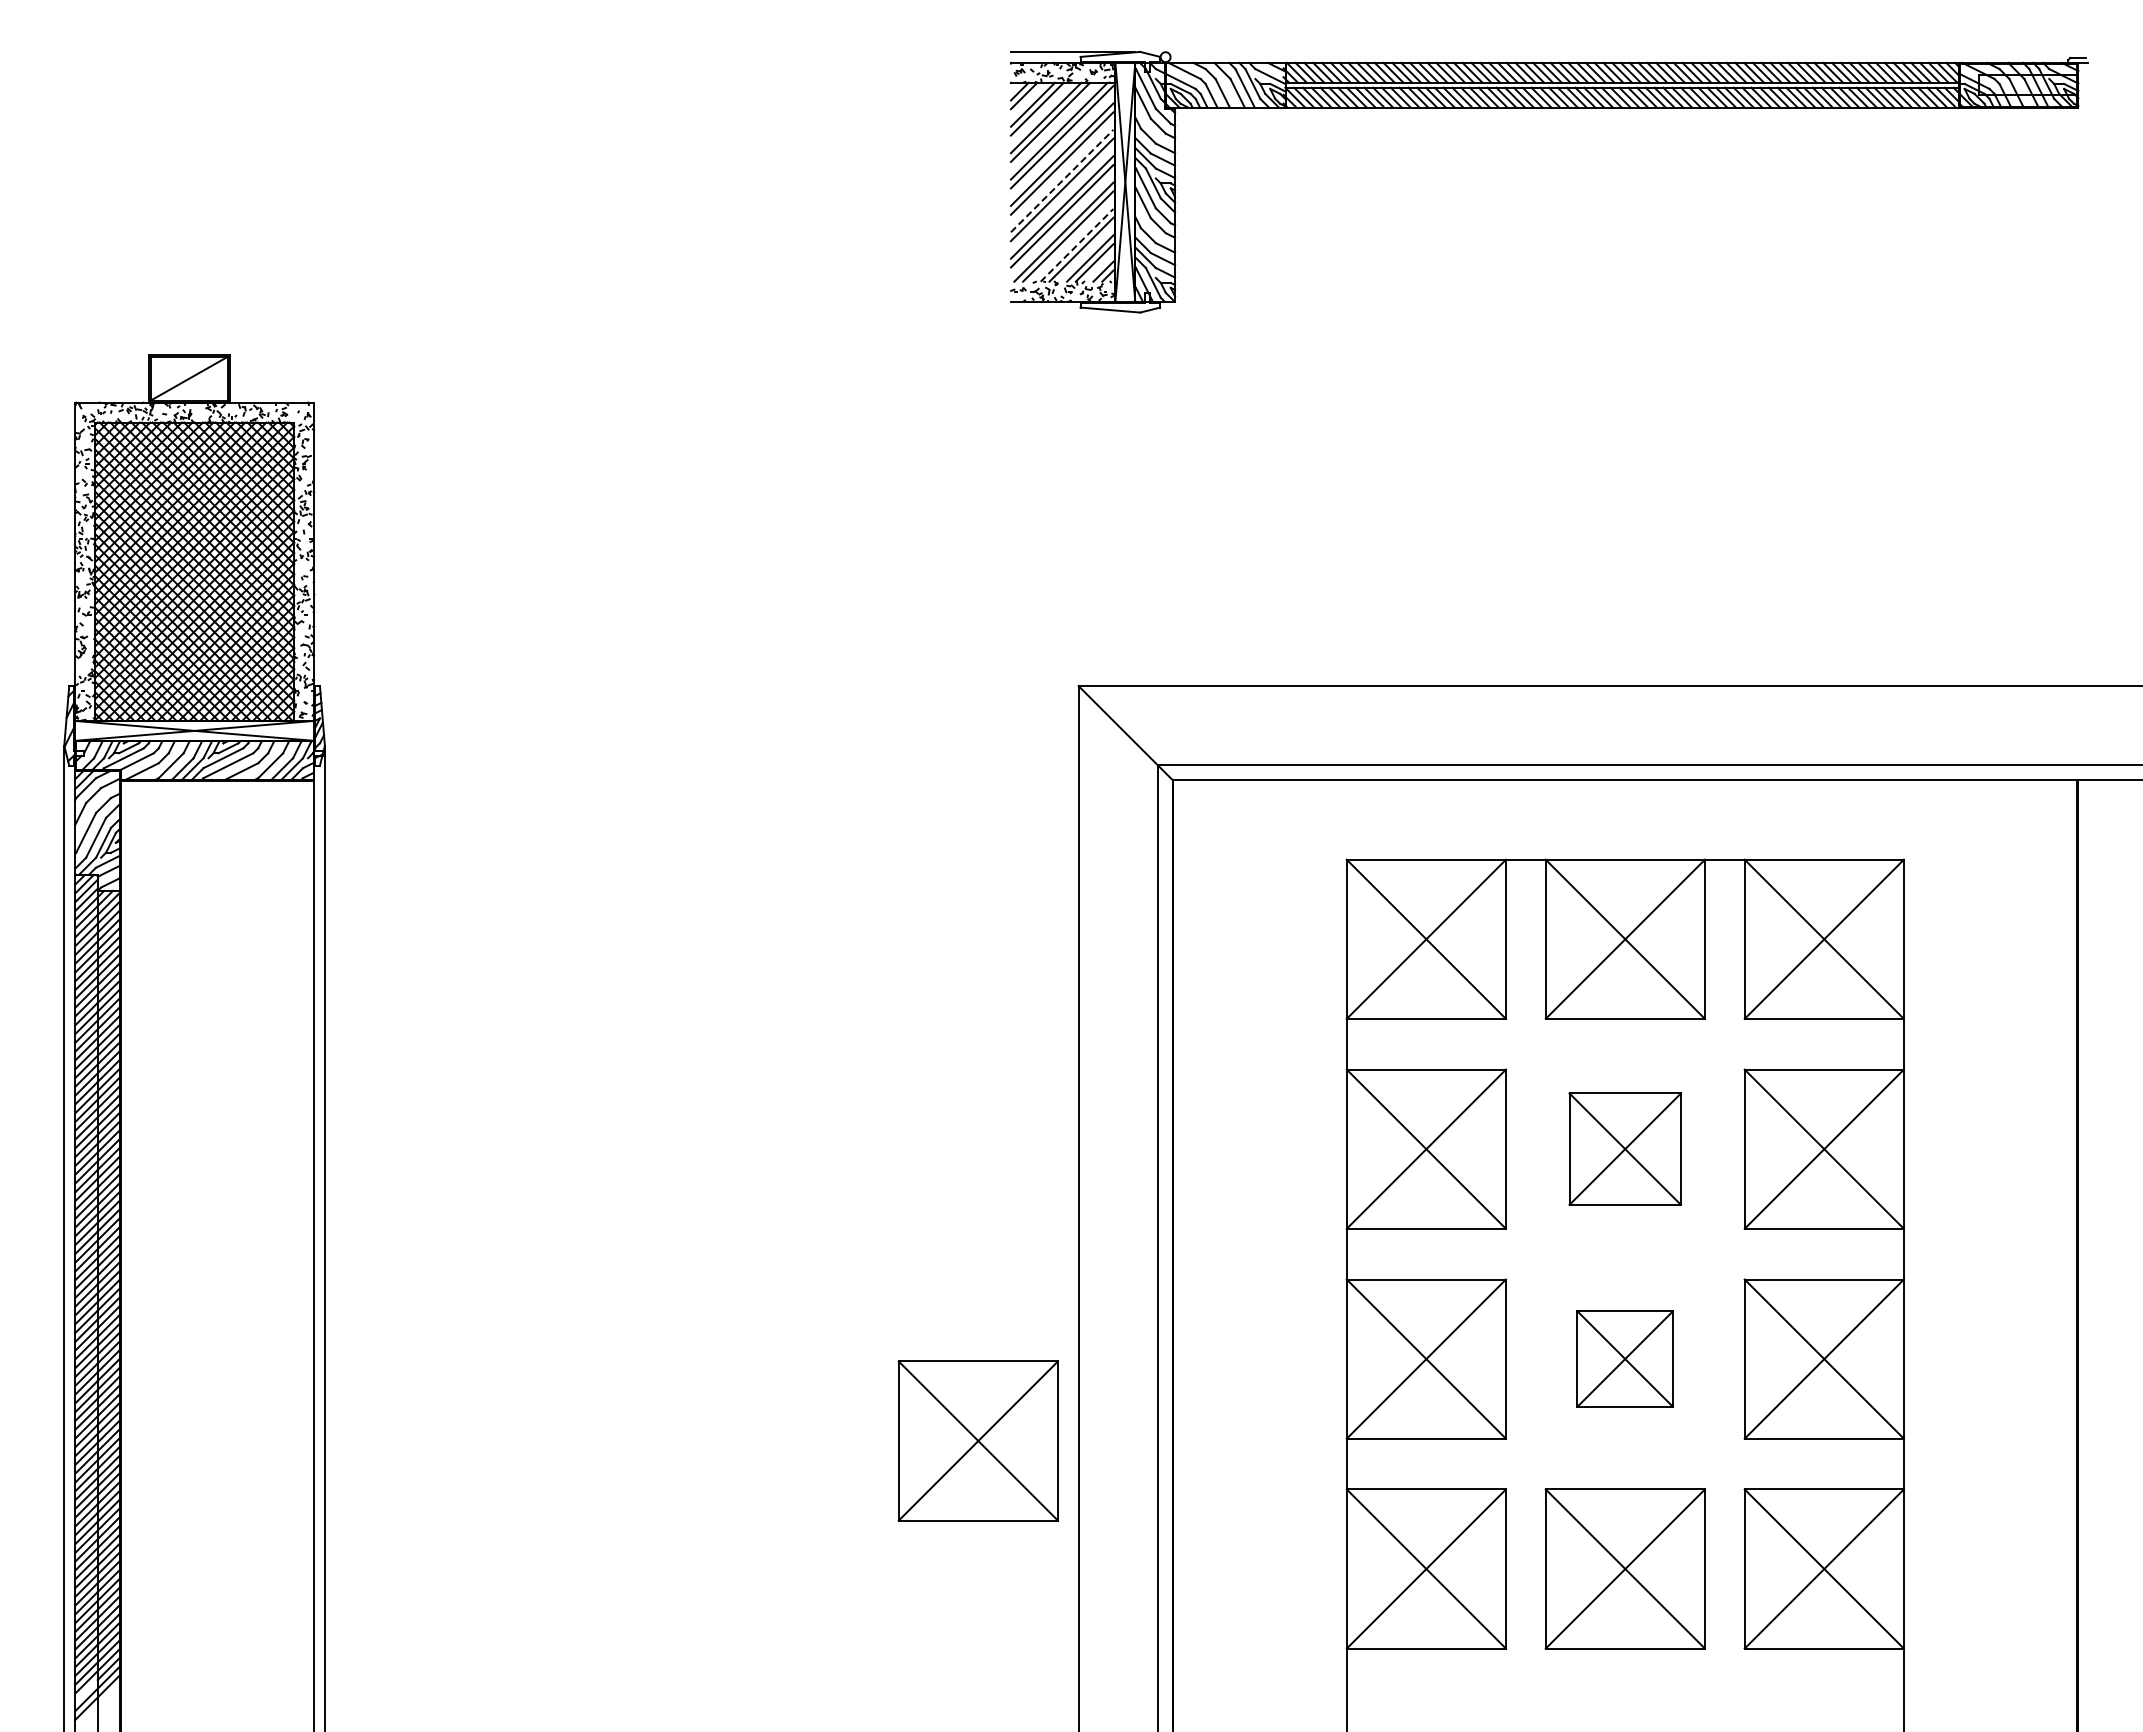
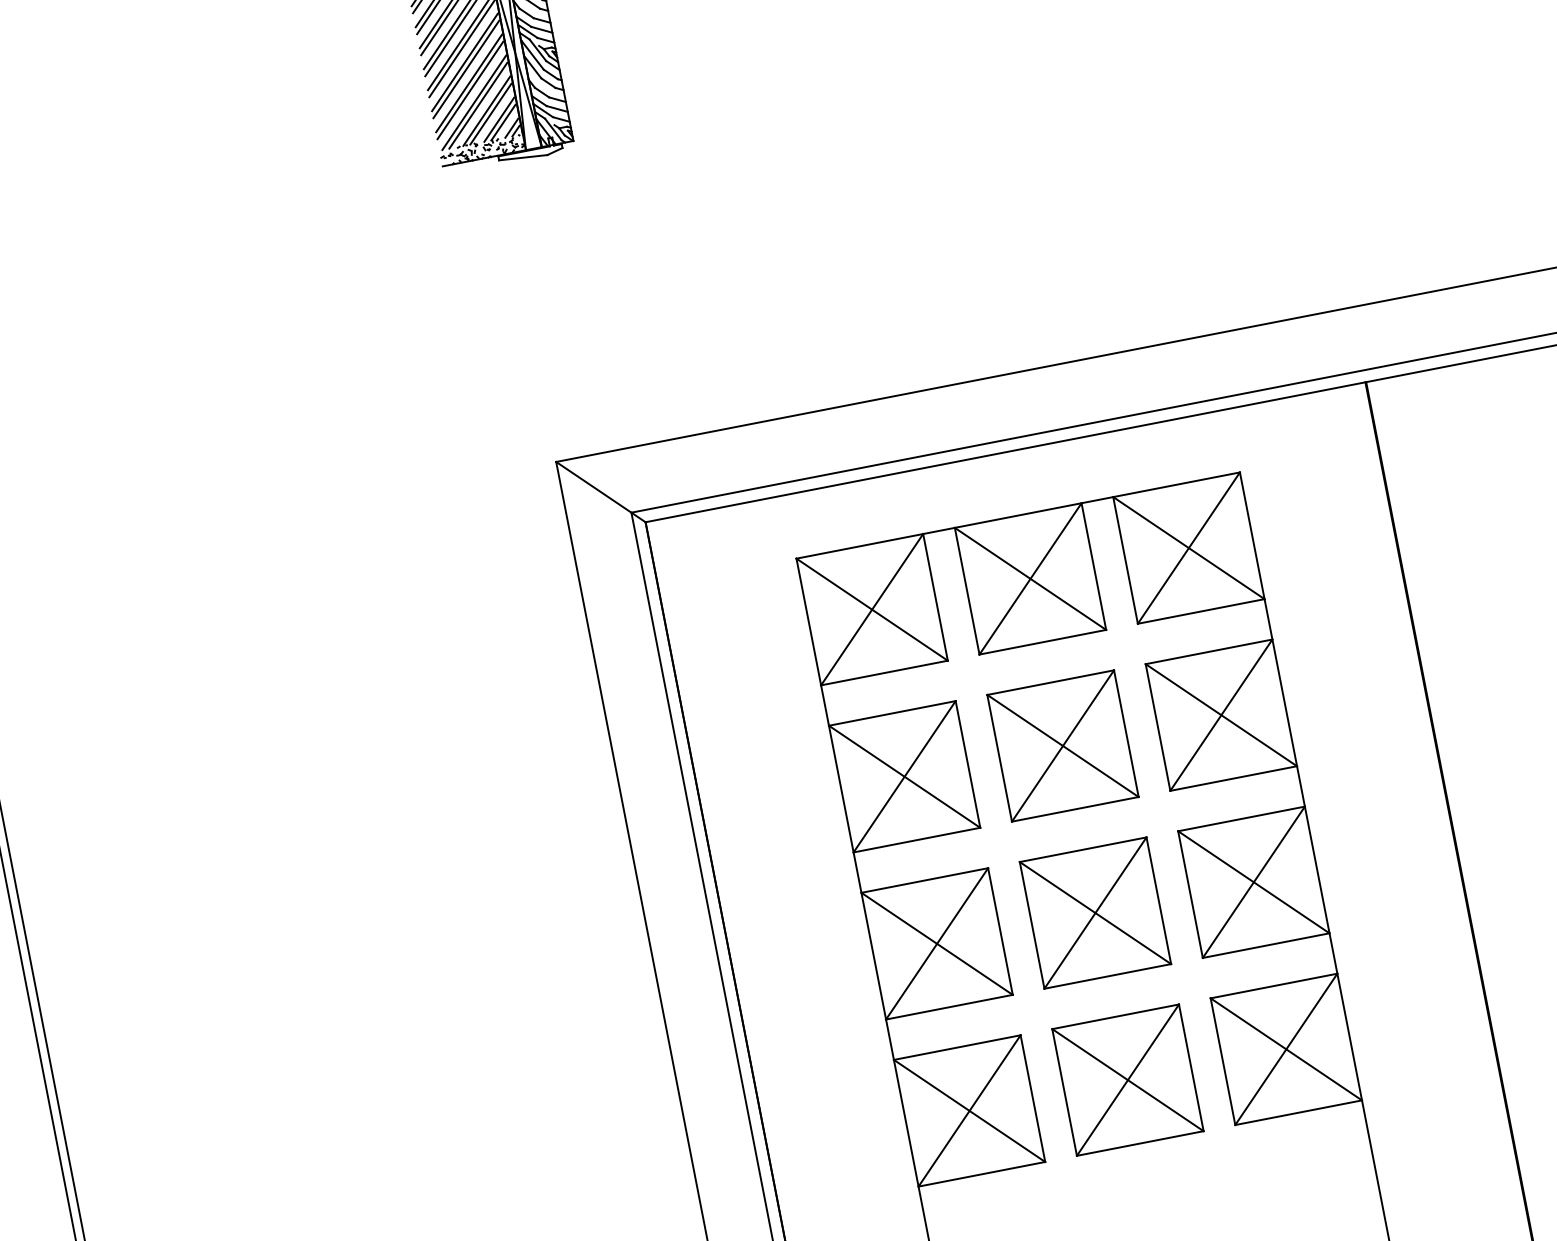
line: (1062, 180) -> (465, 61), dashed -> solid
line: (1077, 245) -> (487, 111), dashed -> solid
part: (1624, 1148) -> (1062, 745), size x1.43
part: (1624, 1358) -> (1094, 912), size x1.67
part: (977, 1440) -> (592, 1078), removed

